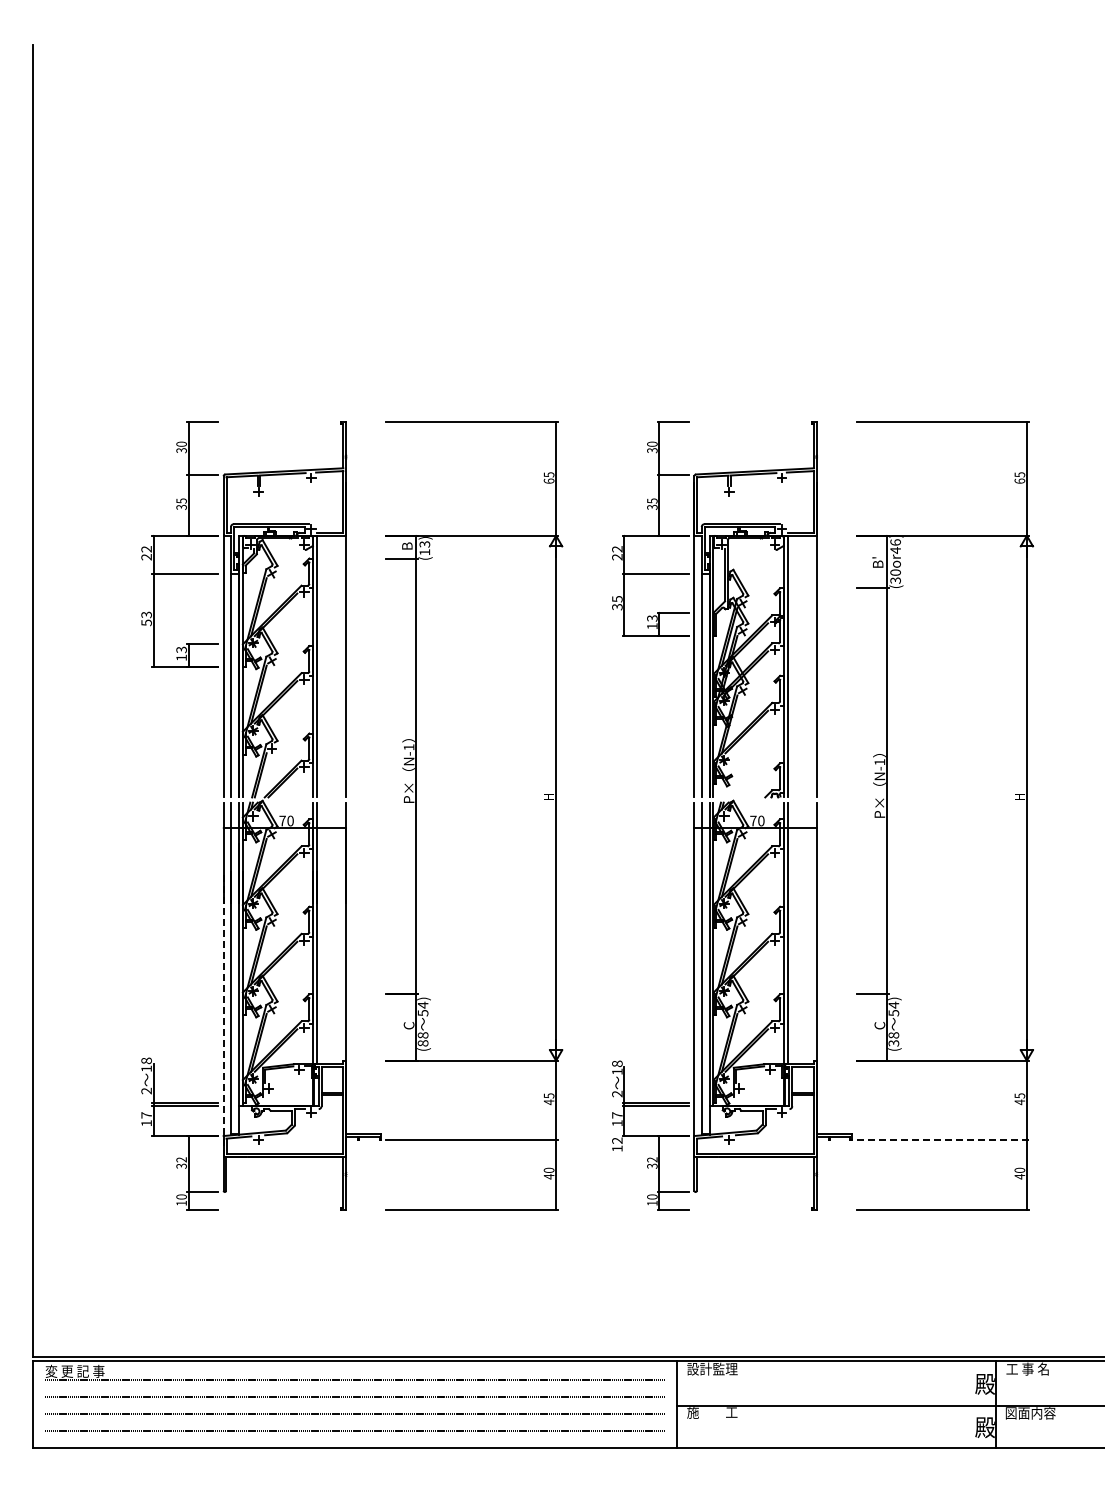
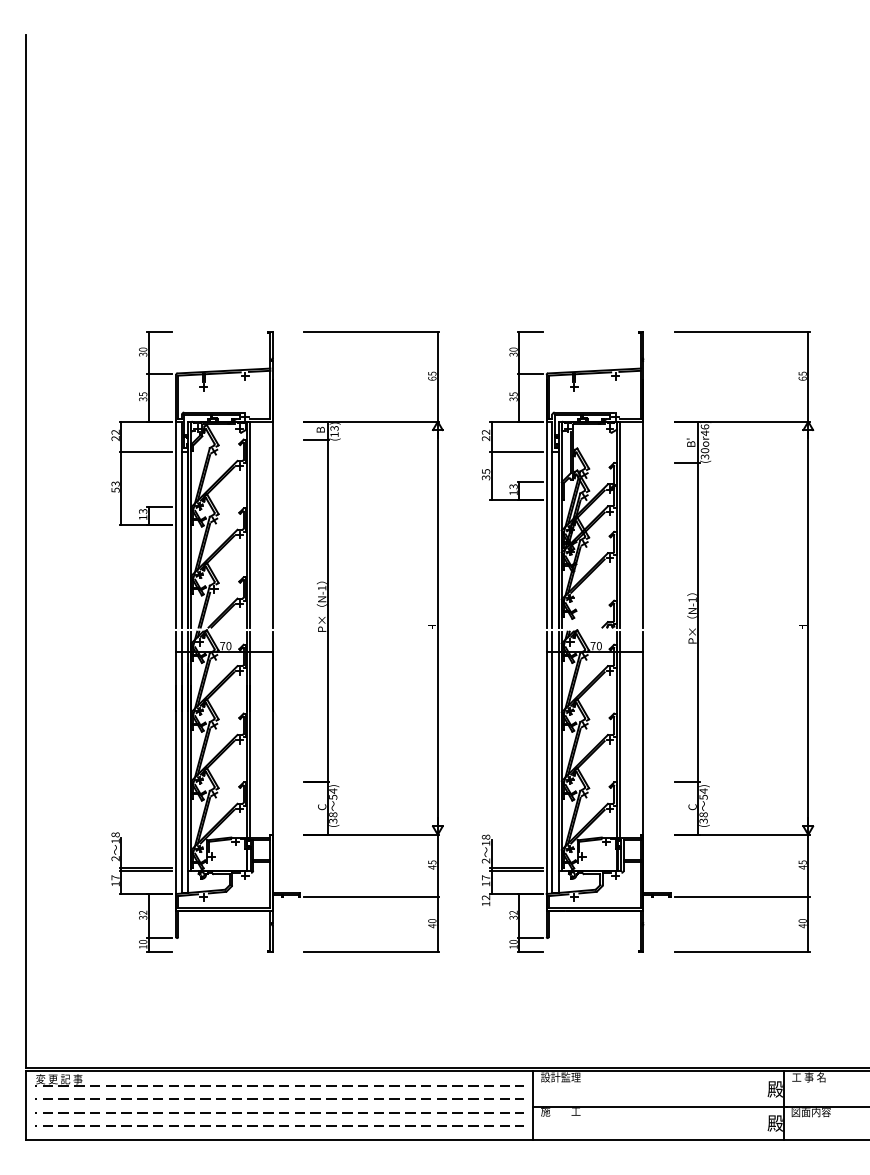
line: (223, 1014) -> (176, 798), dashed -> solid
text: (422, 1043) -> (332, 821), (88 -> (38
line: (942, 1139) -> (741, 896), dashed -> solid

